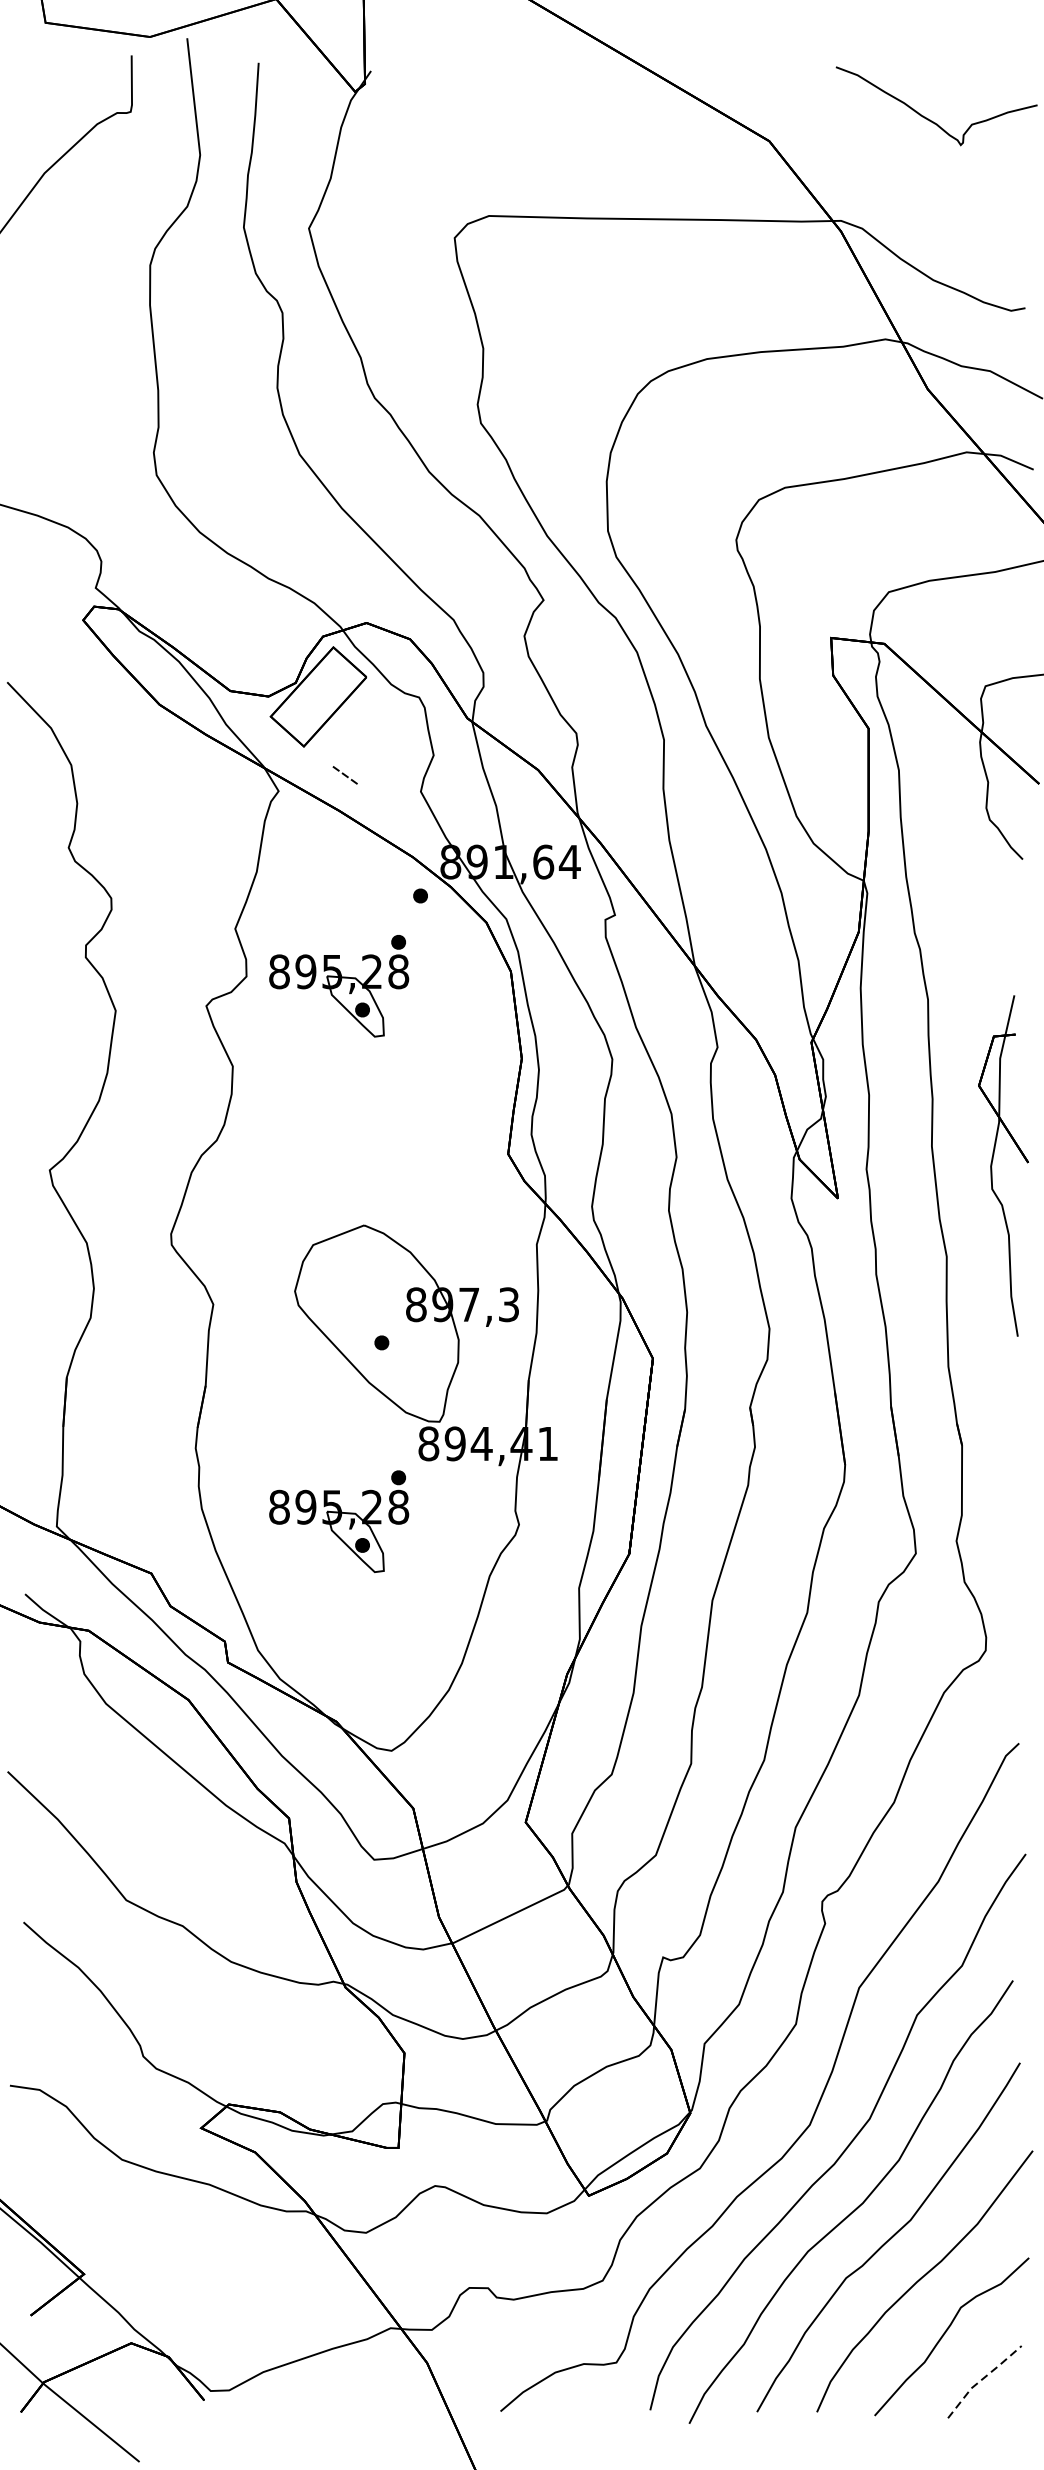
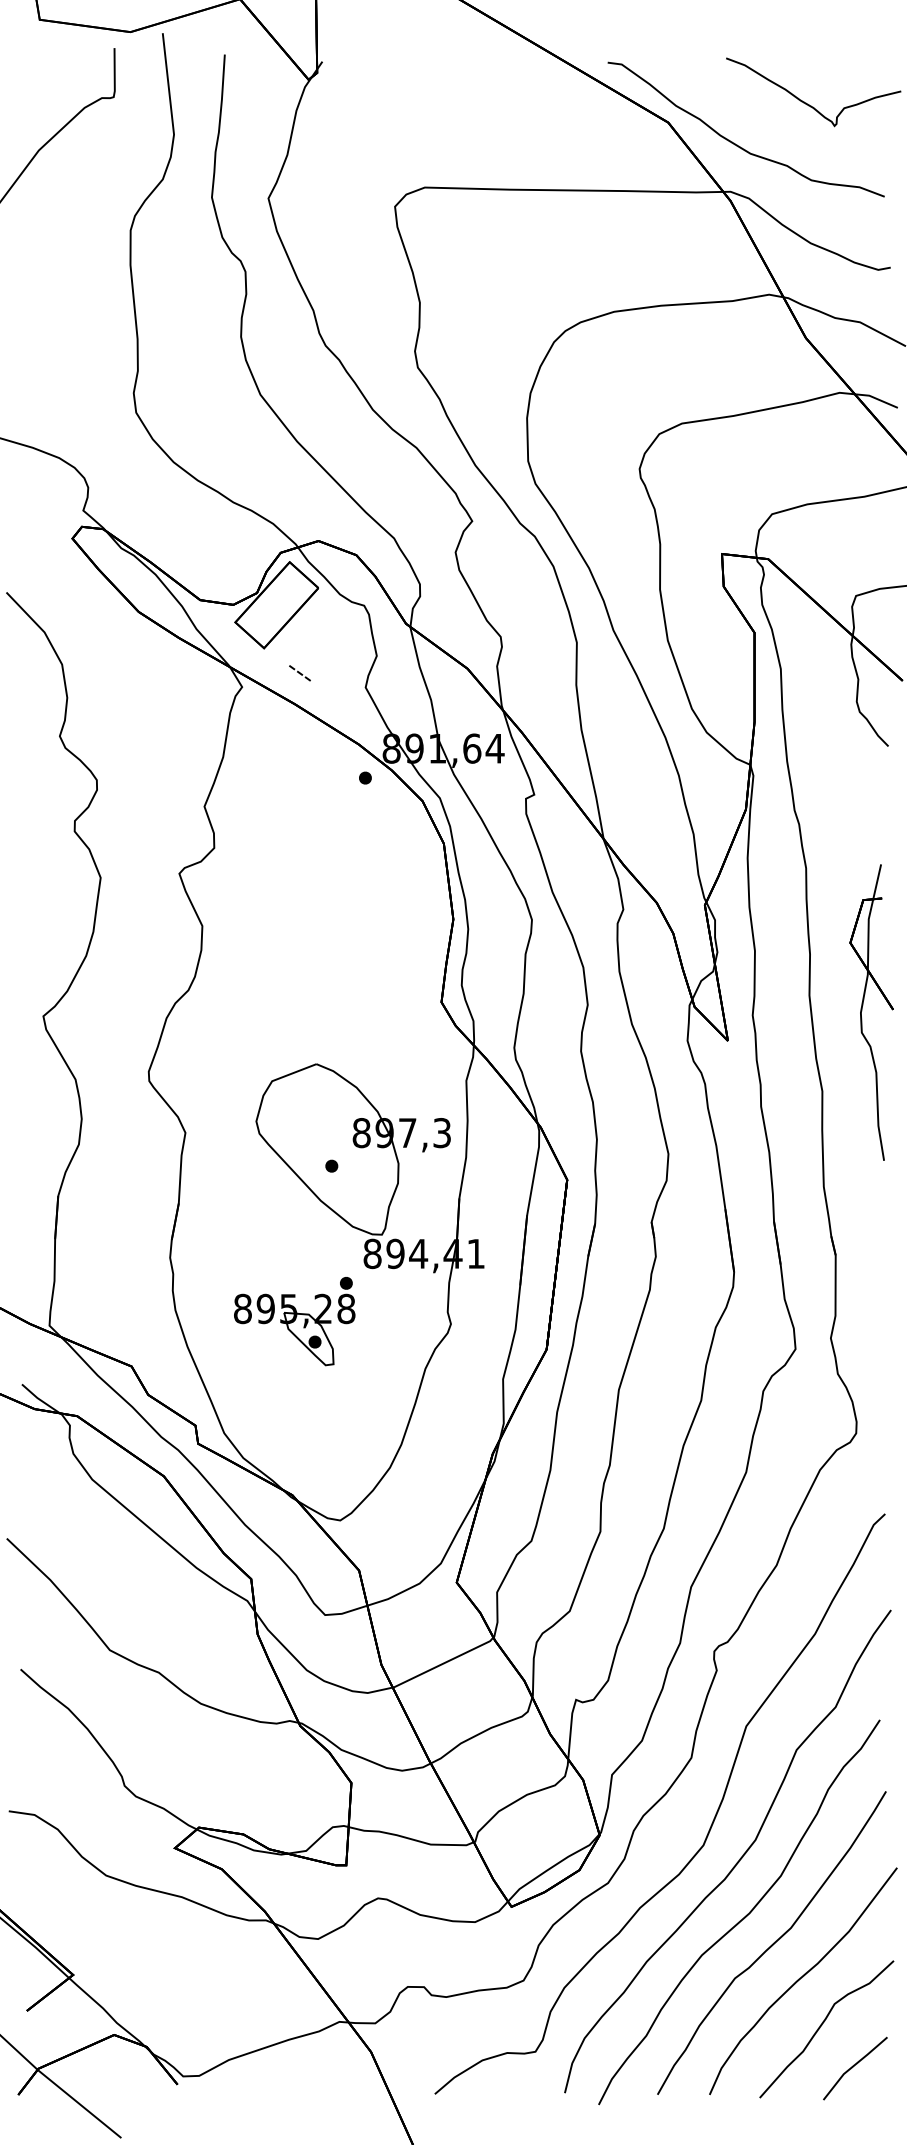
curve: (849, 166) -> (737, 144), added
part: (338, 986) -> (294, 856), removed
line: (982, 2378) -> (853, 2065), dashed -> solid

